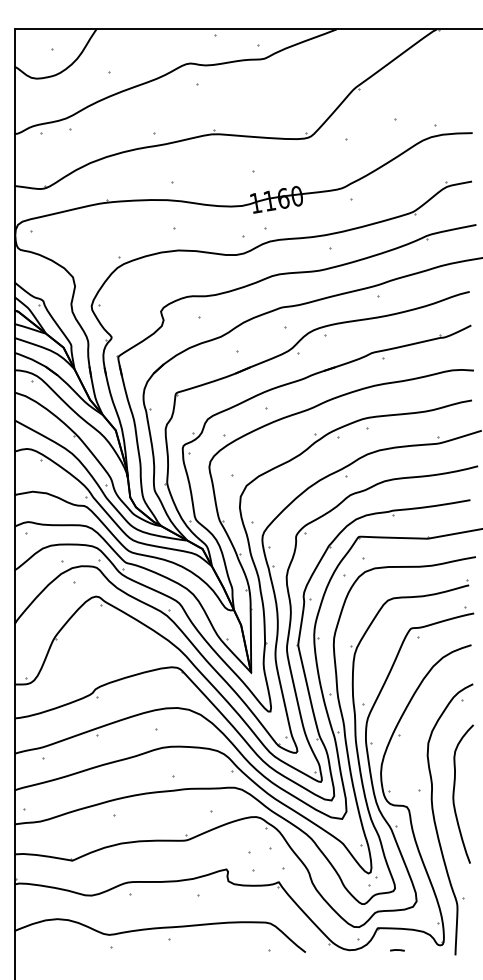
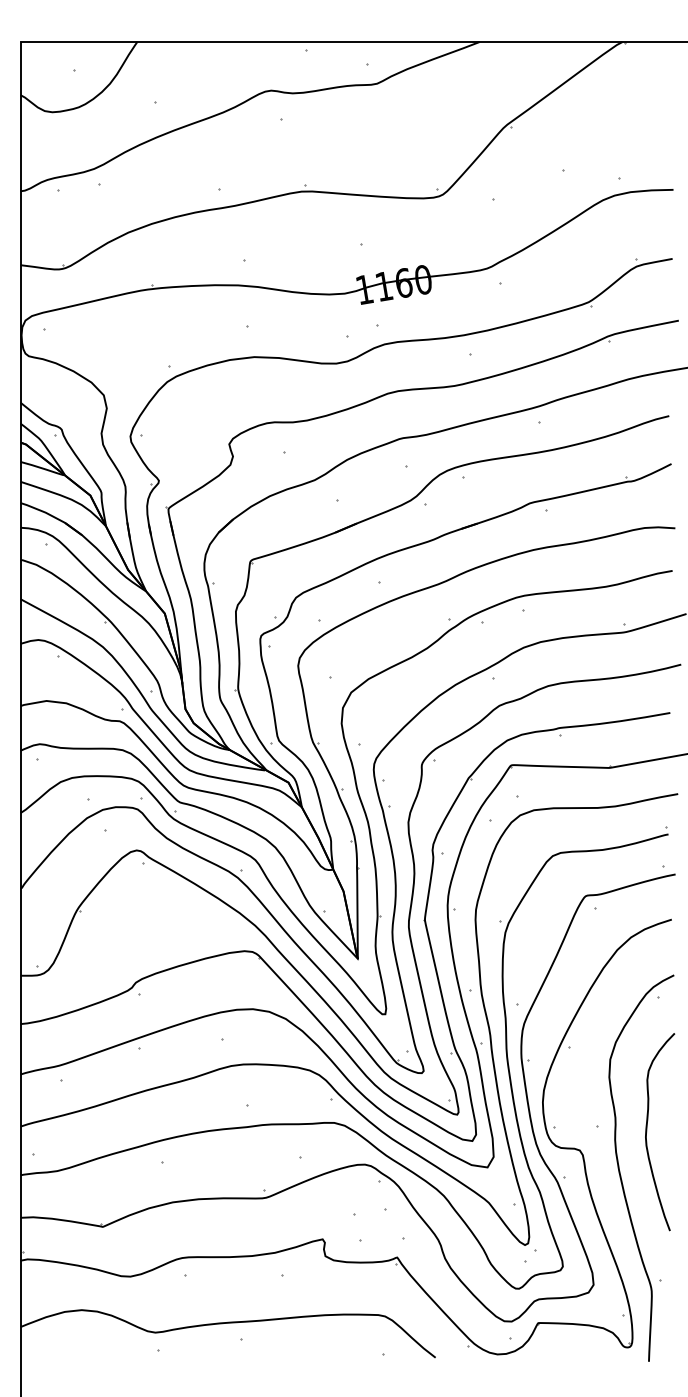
line: (397, 950) -> (566, 1354), removed

